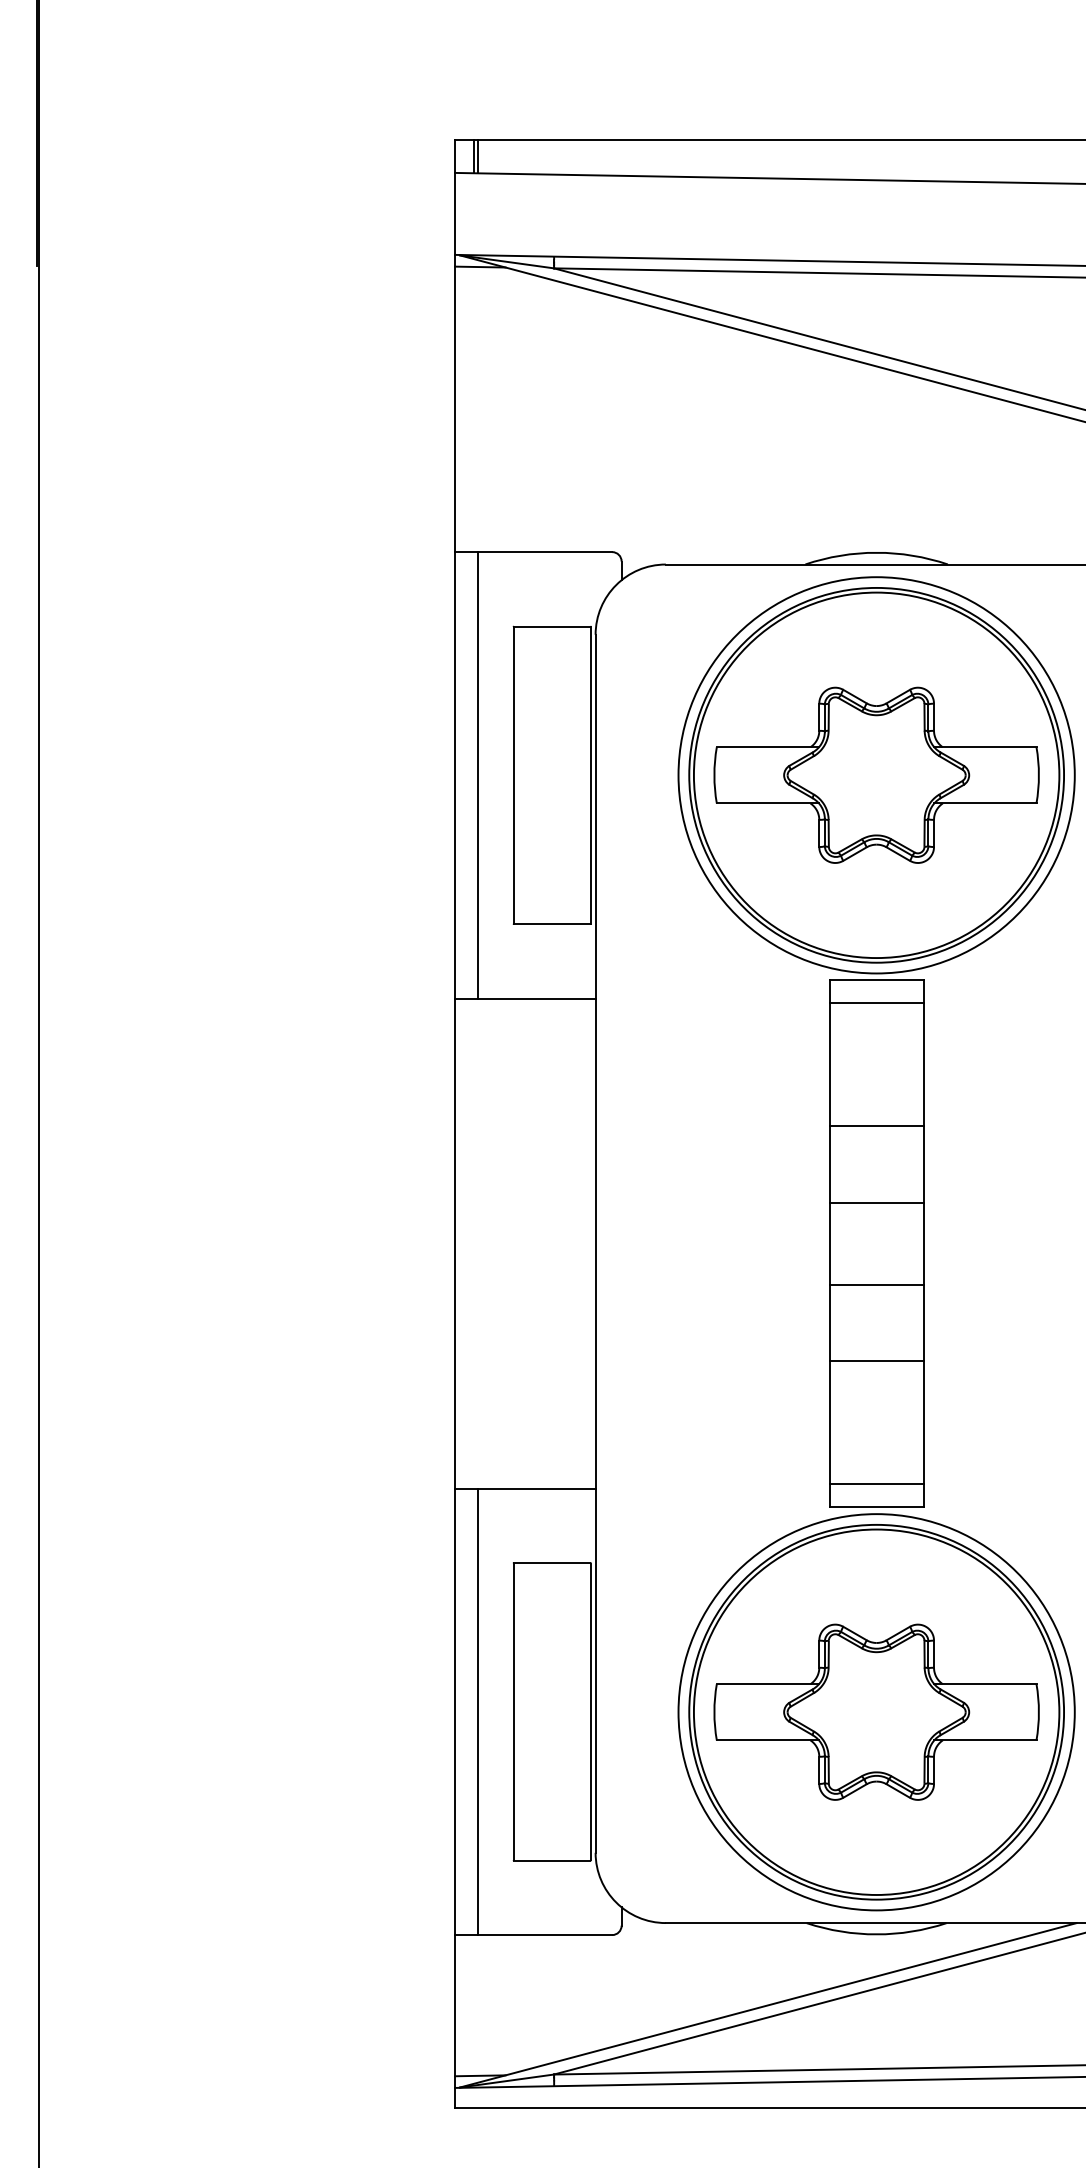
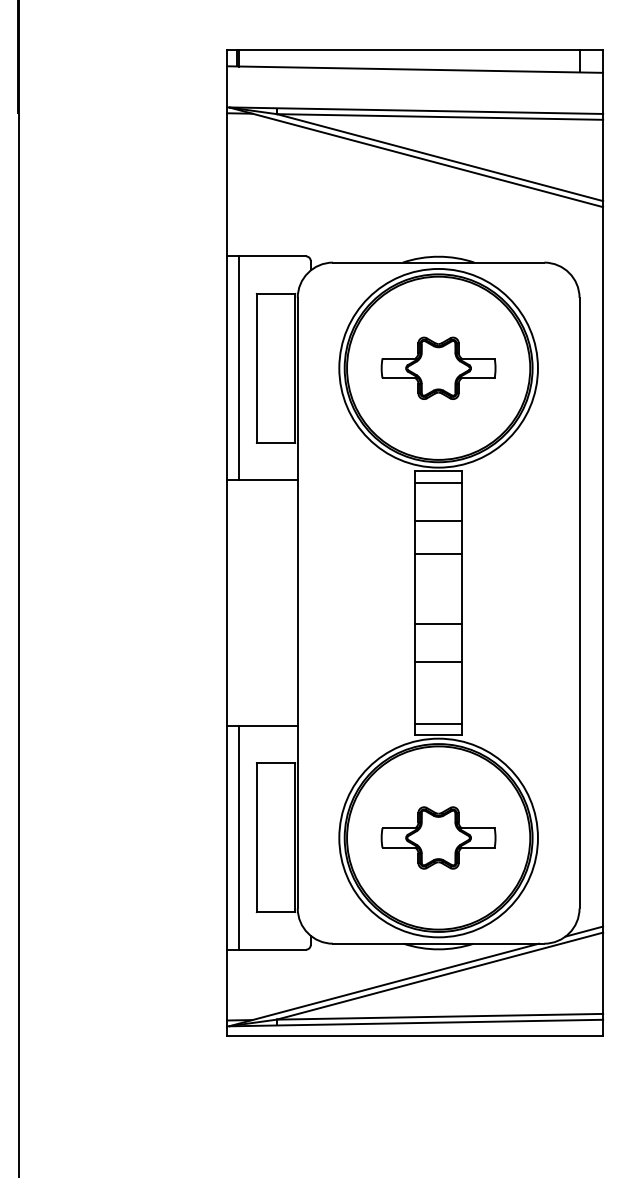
part: (876, 775) -> (438, 368), size x0.7
line: (876, 1126) -> (438, 521), moved
line: (876, 1202) -> (438, 553), moved
part: (876, 1711) -> (438, 837), size x0.7

